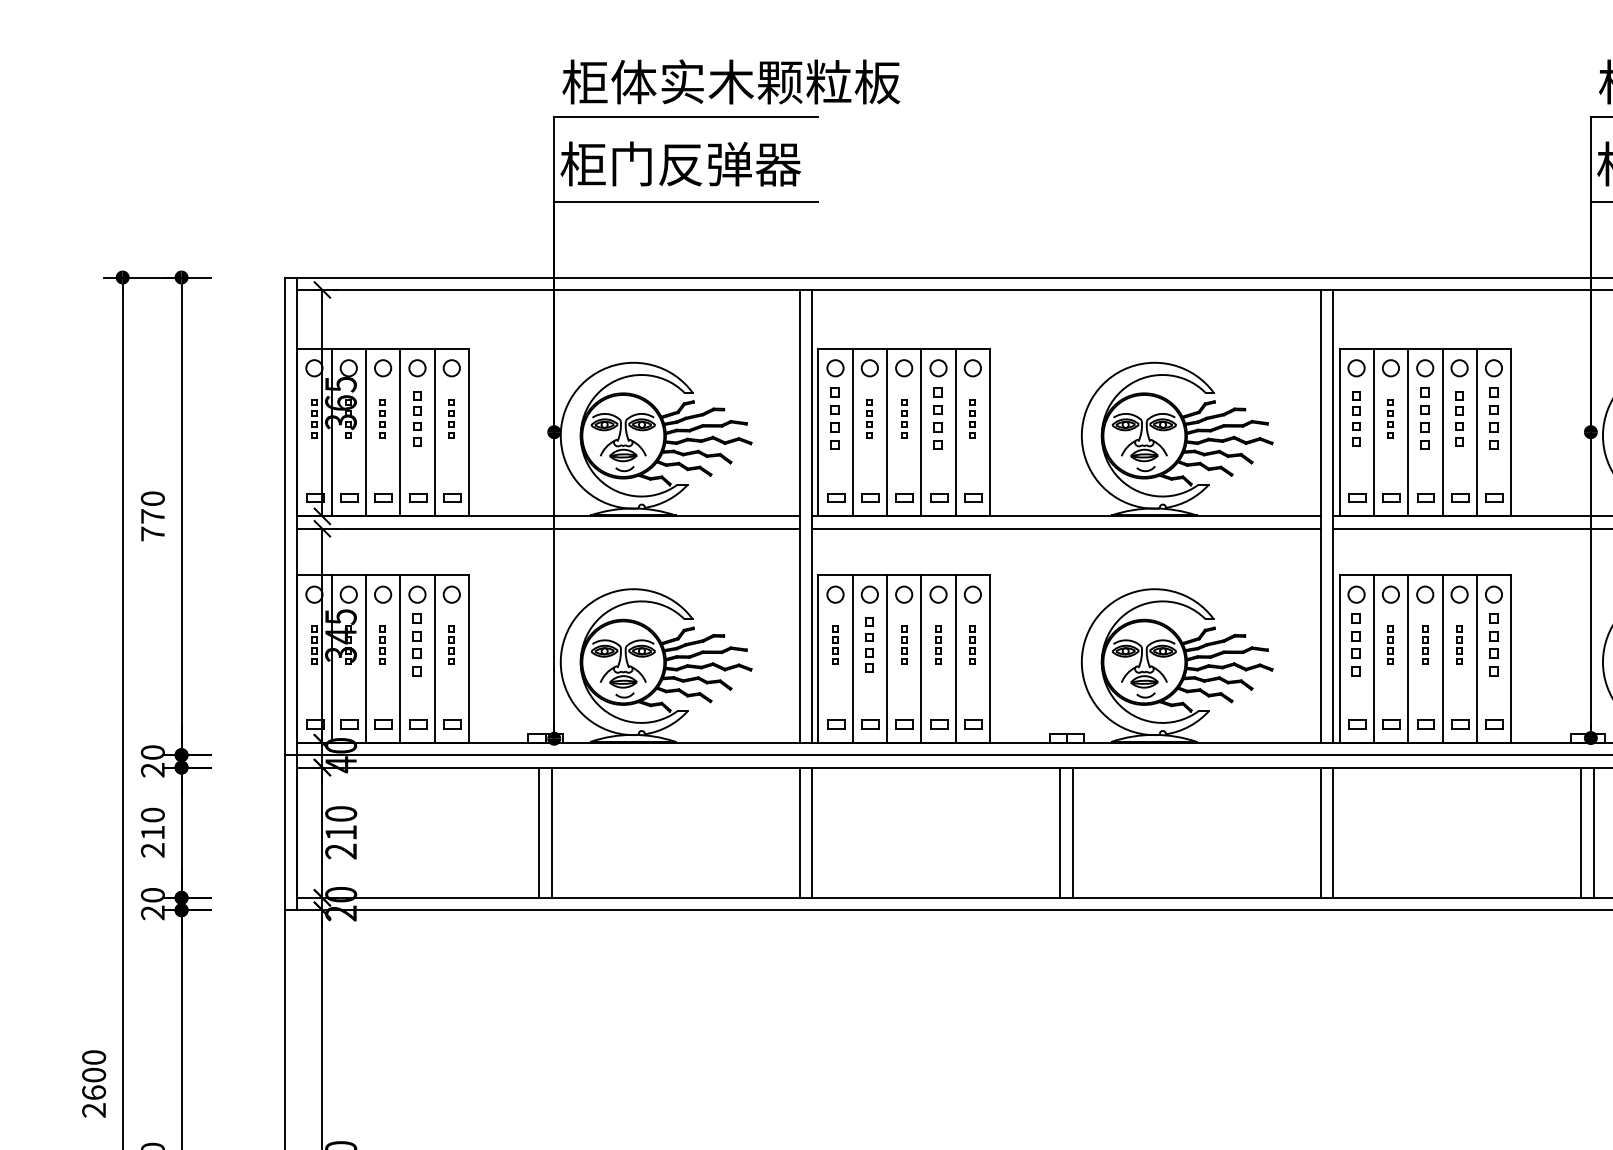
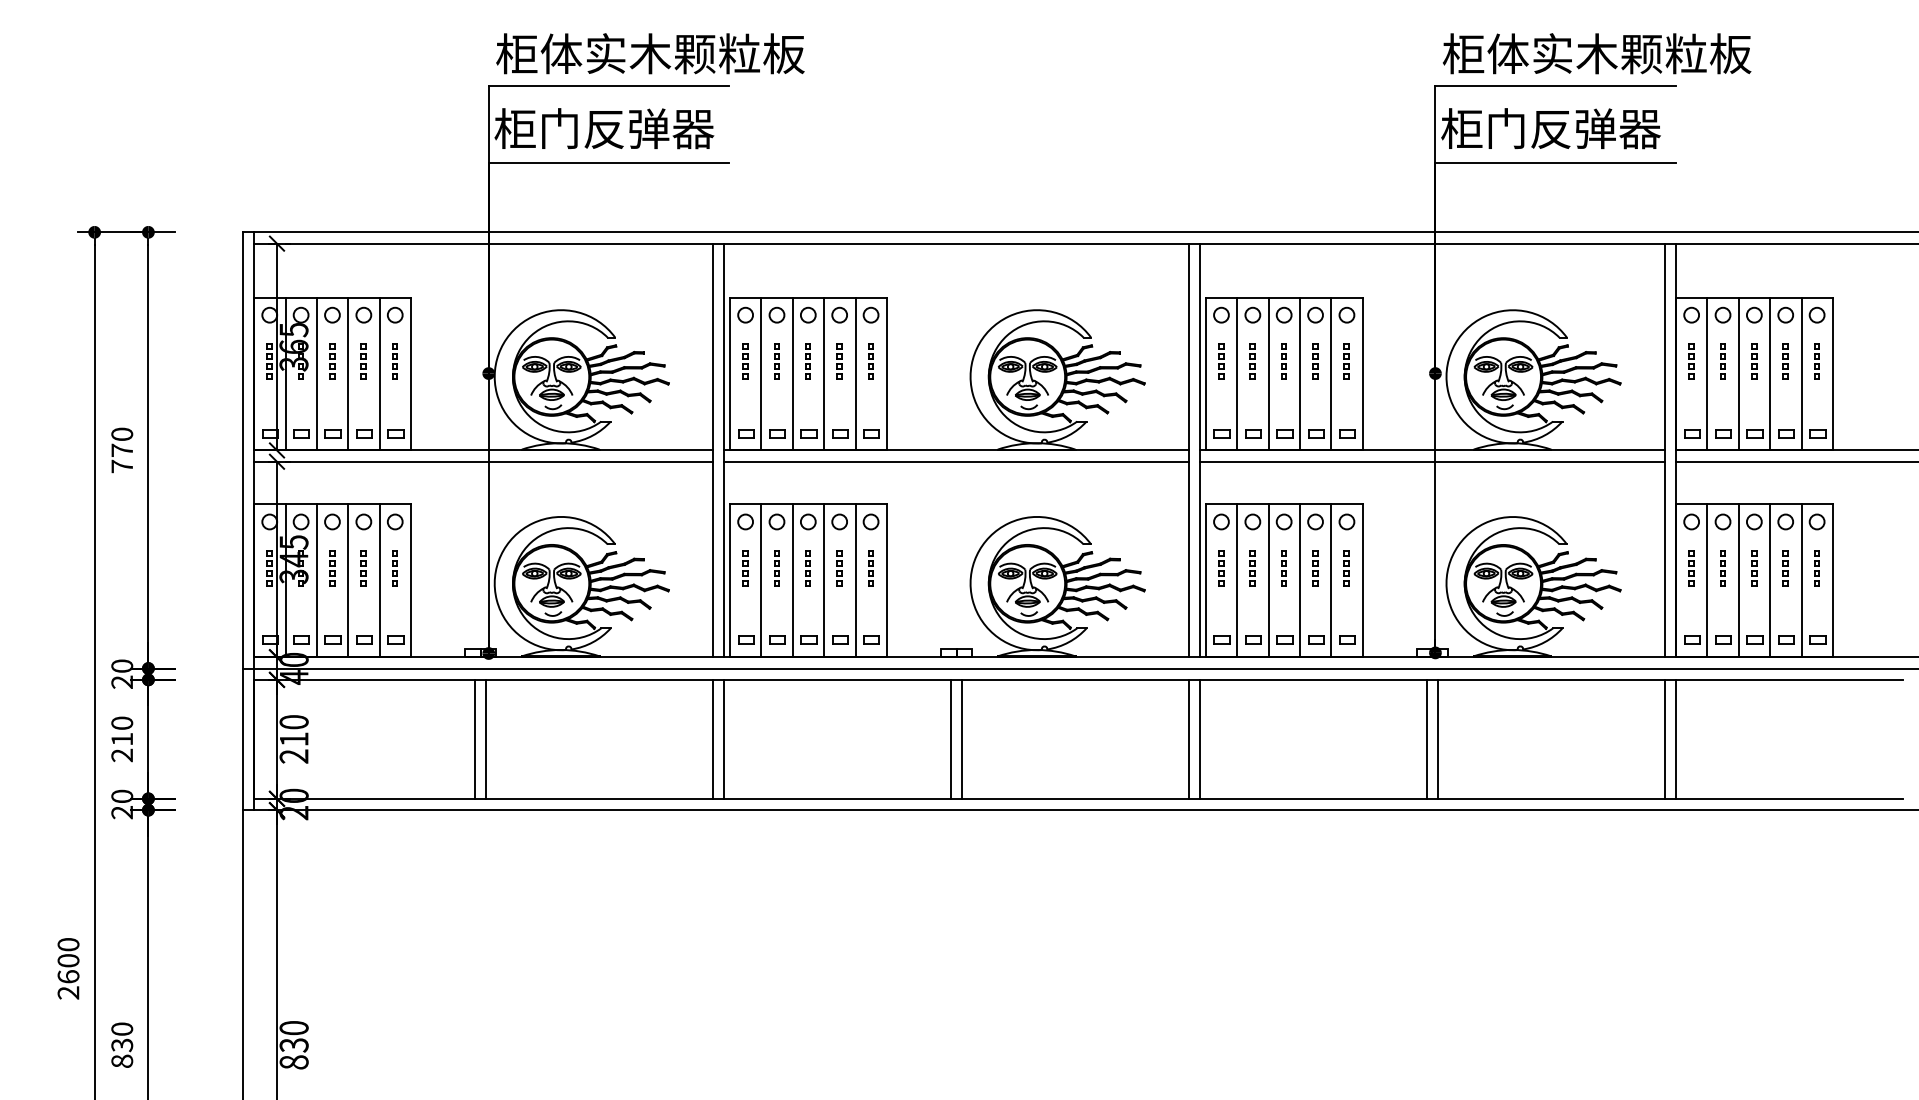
part: (417, 418) -> (363, 361), size x0.71
part: (835, 418) -> (745, 361), size x0.62
part: (938, 418) -> (839, 361), size x0.62
part: (1356, 418) -> (1221, 361), size x0.71
part: (1424, 418) -> (1283, 361), size x0.62
part: (1459, 418) -> (1315, 361), size x0.71
part: (1493, 418) -> (1346, 361), size x0.62
part: (417, 645) -> (363, 568), size x0.62
part: (869, 645) -> (776, 568), size x0.71
part: (1356, 645) -> (1221, 568), size x0.62
part: (1493, 645) -> (1346, 568), size x0.62

